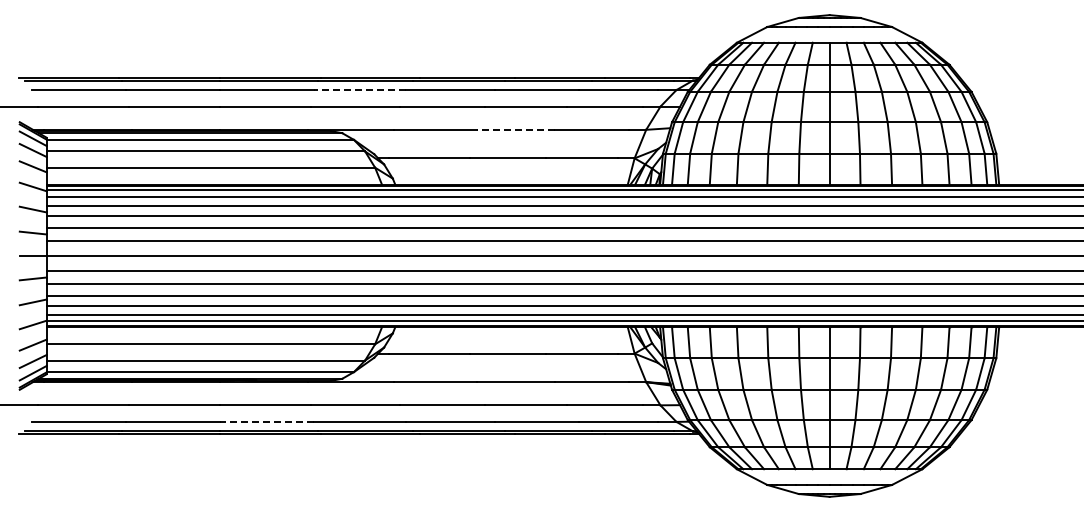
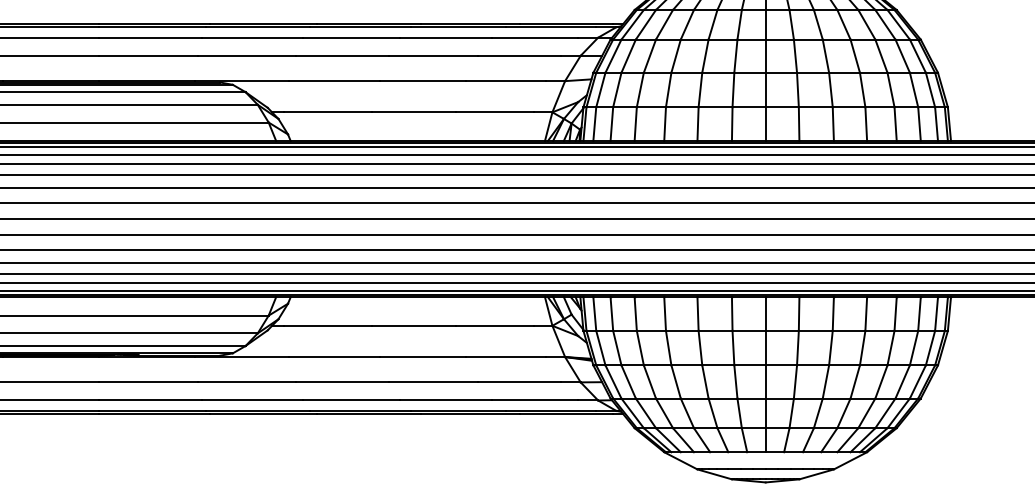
line: (359, 90) -> (251, 38), dashed -> solid
line: (515, 129) -> (422, 80), dashed -> solid
line: (266, 421) -> (149, 400), dashed -> solid

